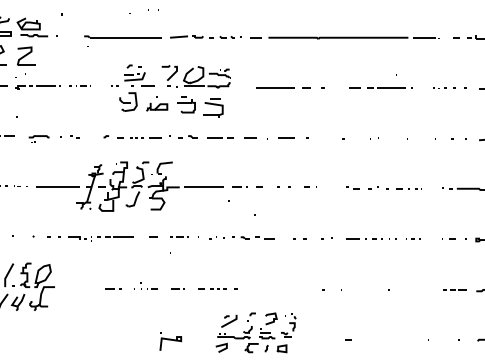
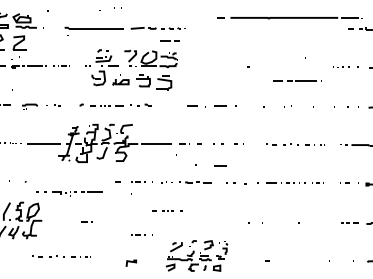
line: (345, 38) -> (289, 18), moved
line: (284, 86) -> (218, 66), removed
line: (380, 86) -> (297, 80), moved
line: (220, 137) -> (169, 40), moved
line: (286, 215) -> (220, 165), added
part: (326, 237) -> (251, 182), size x1.6
part: (90, 238) -> (69, 193), moved
part: (145, 285) -> (111, 219), removed
part: (177, 288) -> (136, 221), removed
part: (217, 288) -> (167, 210), moved
part: (184, 304) -> (141, 234), added
part: (80, 333) -> (61, 256), added
part: (171, 341) -> (131, 262), size x0.6

